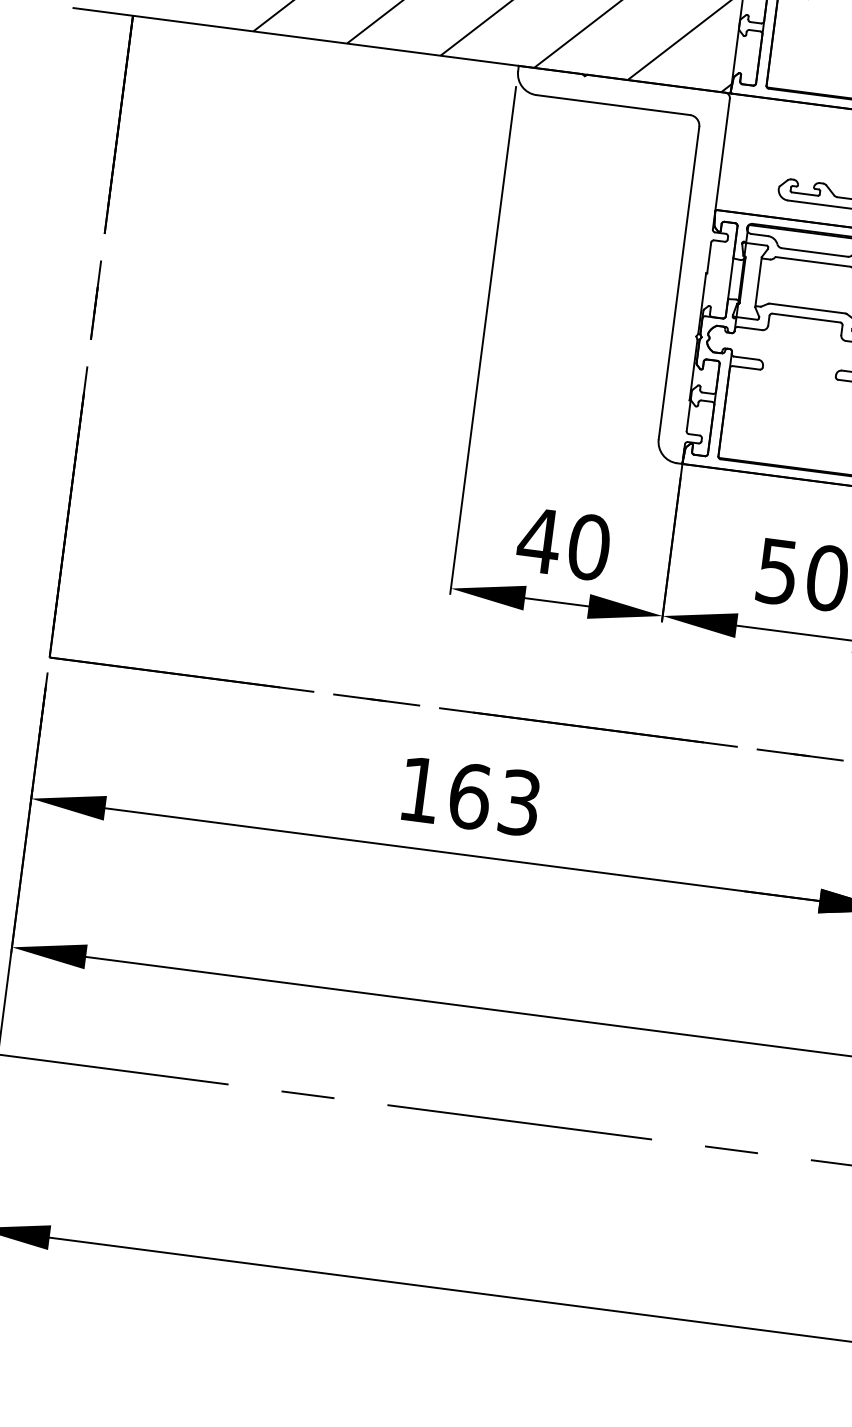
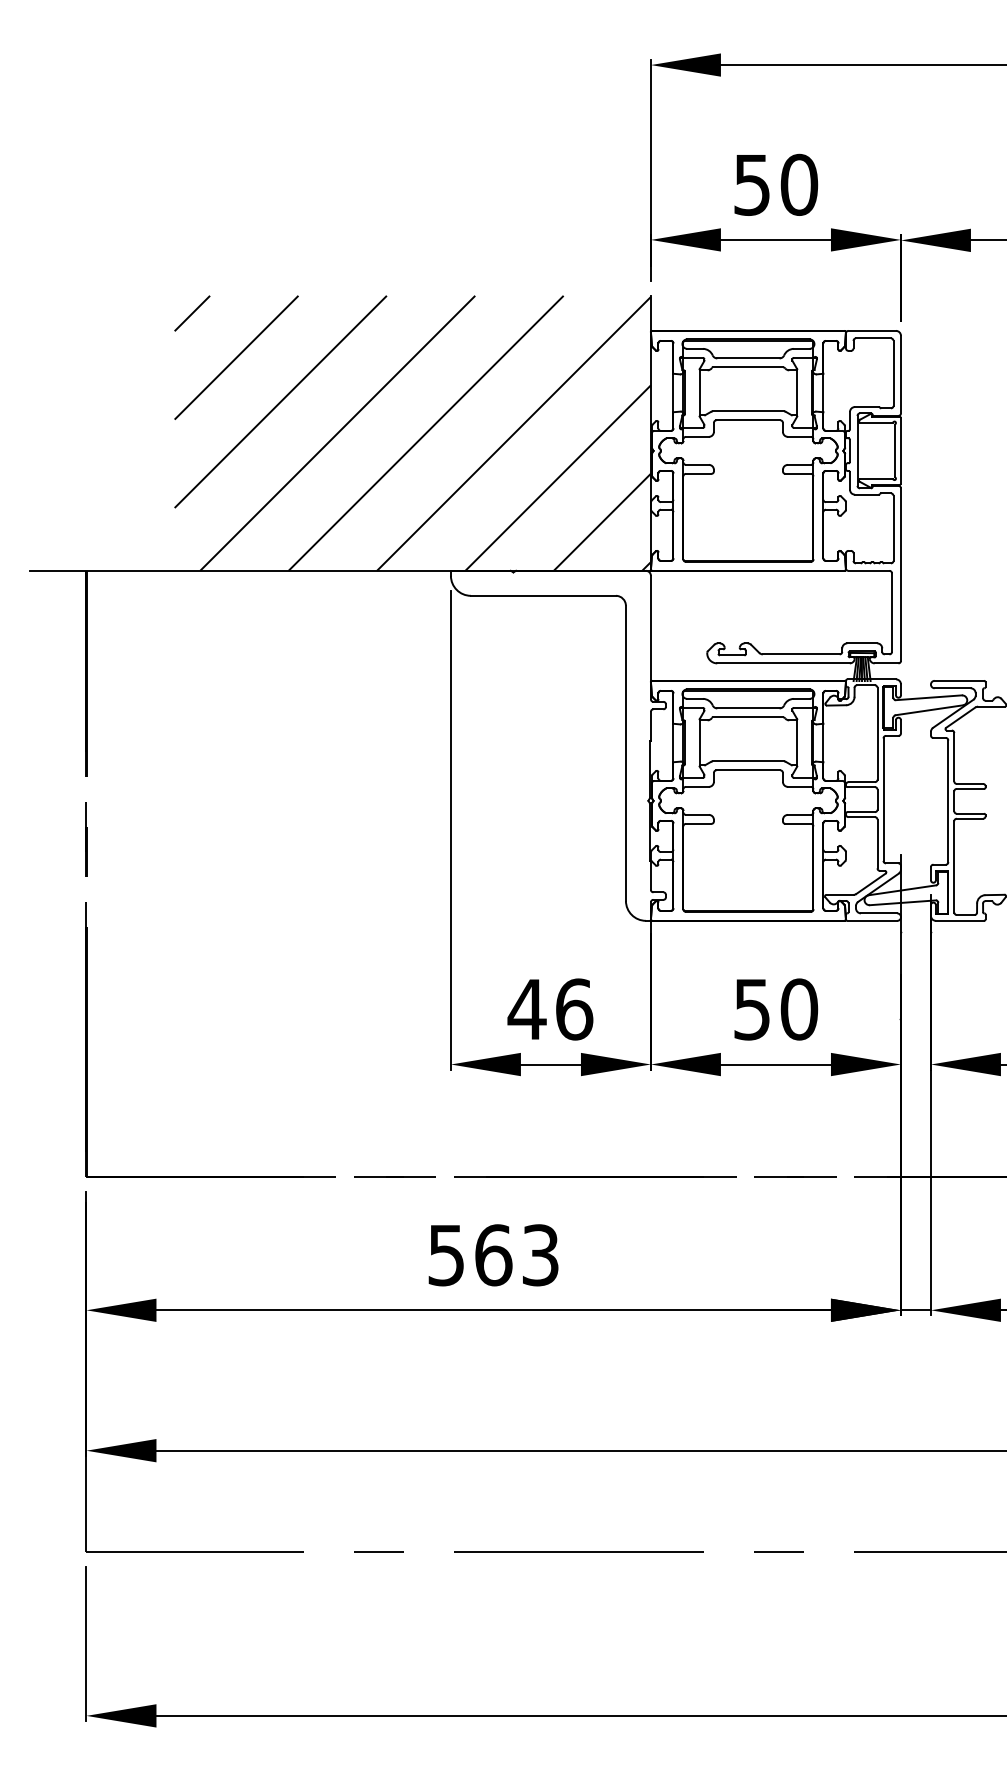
text: (589, 547) -> (574, 1009), 40 -> 46
text: (418, 790) -> (445, 1255), 163 -> 563

